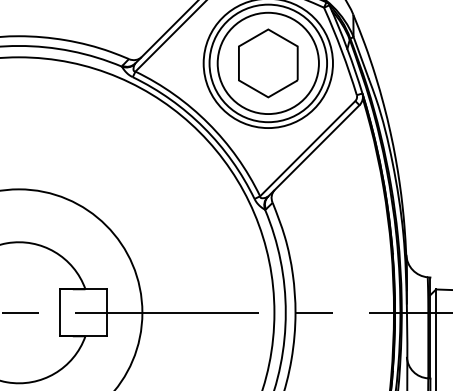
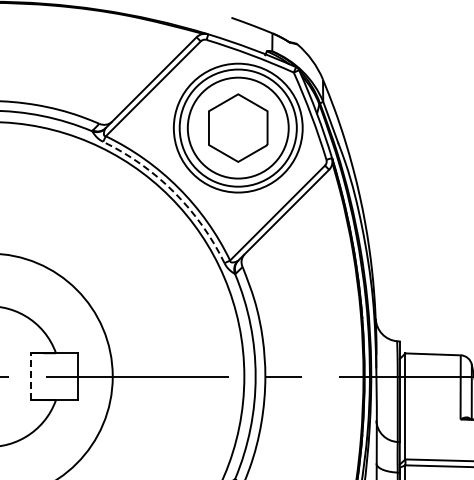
arc: (204, 128) -> (174, 192), solid -> dashed
line: (59, 312) -> (30, 376), solid -> dashed

